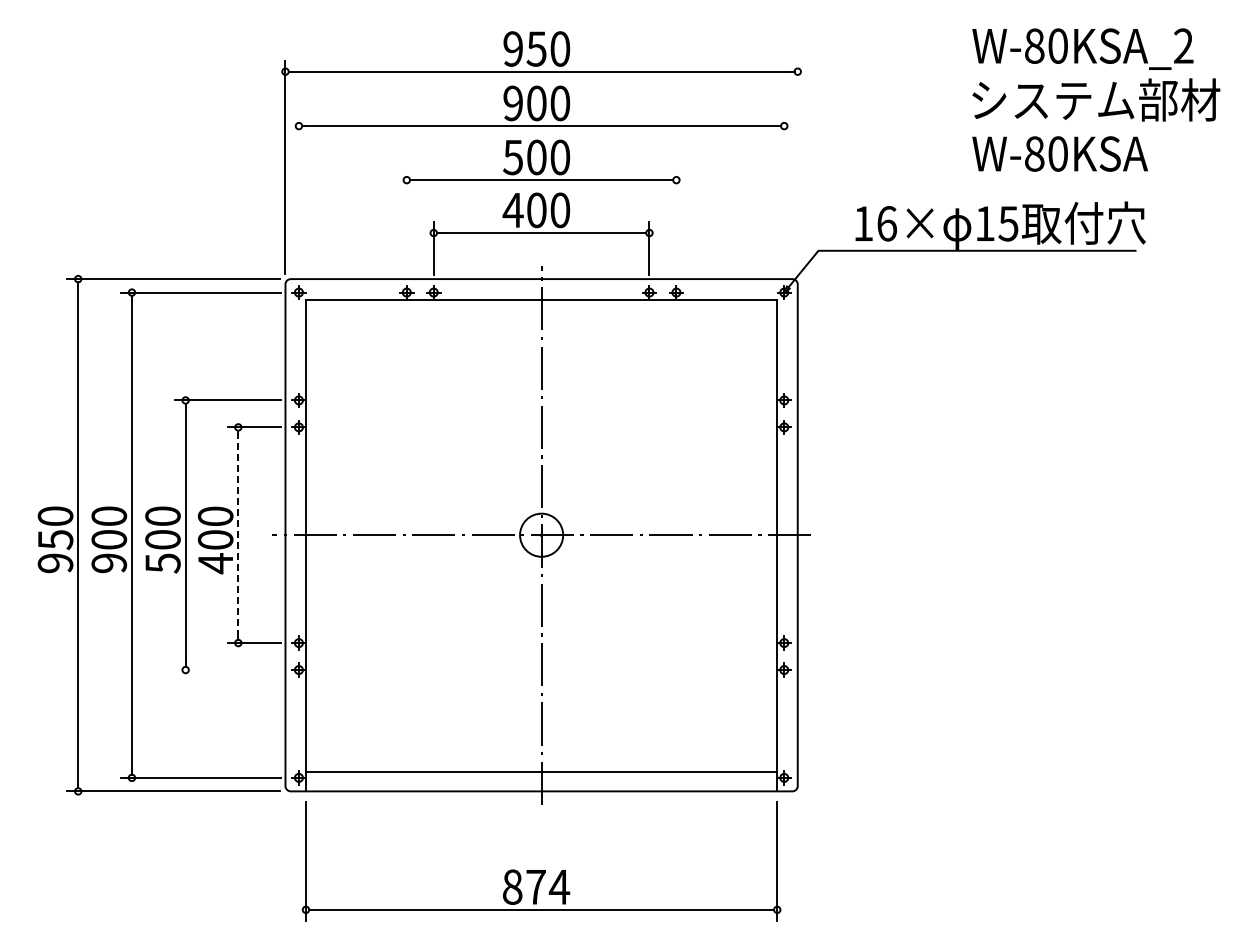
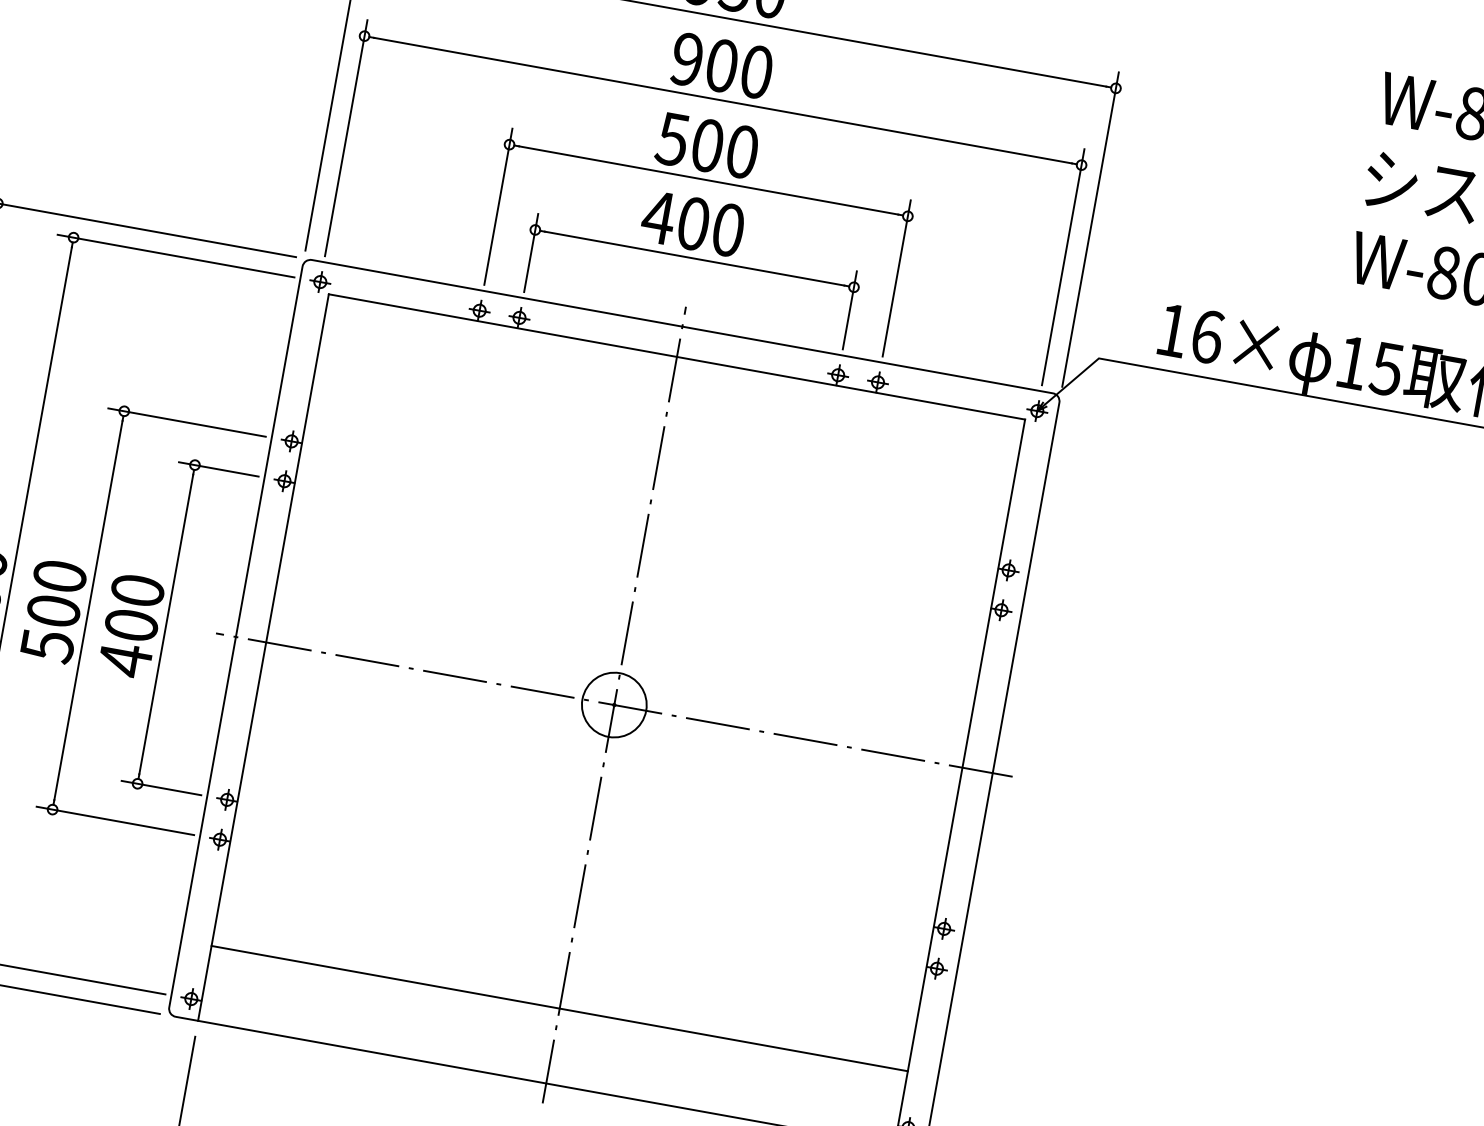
line: (797, 166) -> (1090, 228), added
line: (298, 195) -> (345, 138), added
line: (784, 195) -> (1063, 267), added
line: (406, 222) -> (497, 207), added
line: (676, 222) -> (896, 278), added
line: (238, 534) -> (166, 623), dashed -> solid
line: (227, 670) -> (114, 821), added
line: (541, 771) -> (559, 1008), moved

